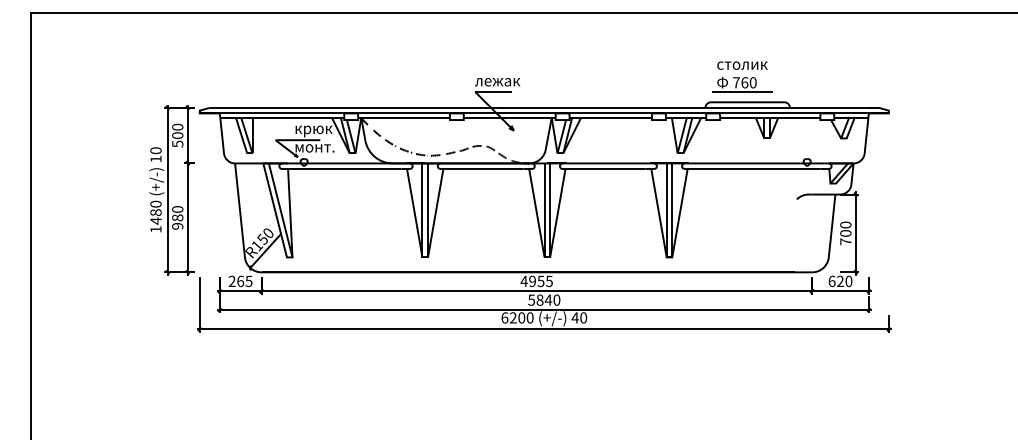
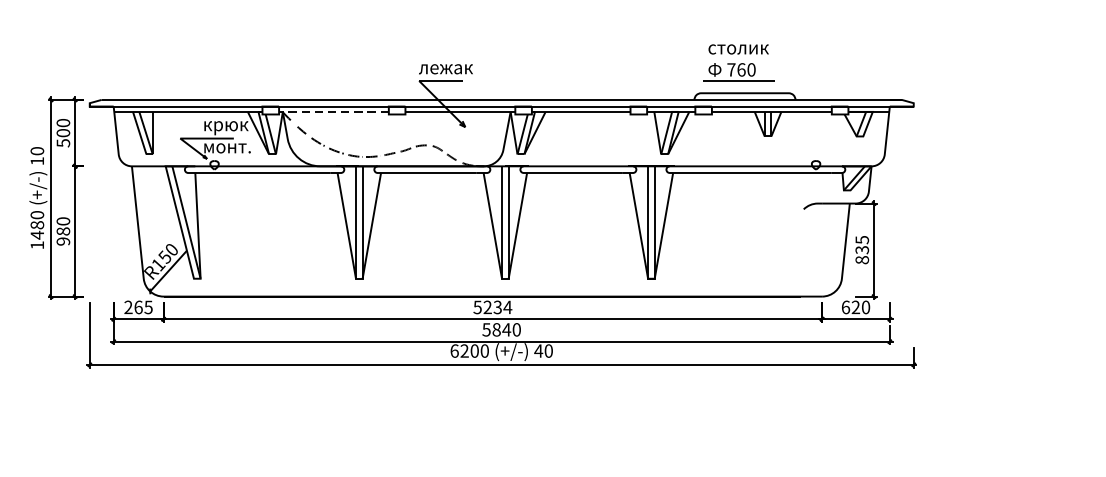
line: (404, 117) -> (334, 111), solid -> dashed
text: (845, 233) -> (861, 250), 700 -> 835
text: (536, 281) -> (492, 307), 4955 -> 5234

